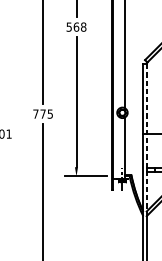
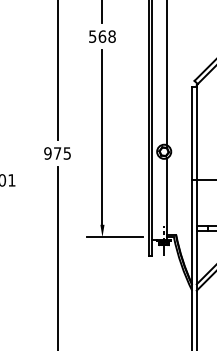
text: (35, 114) -> (47, 153), 775 -> 975
line: (146, 137) -> (196, 185), dashed -> solid

